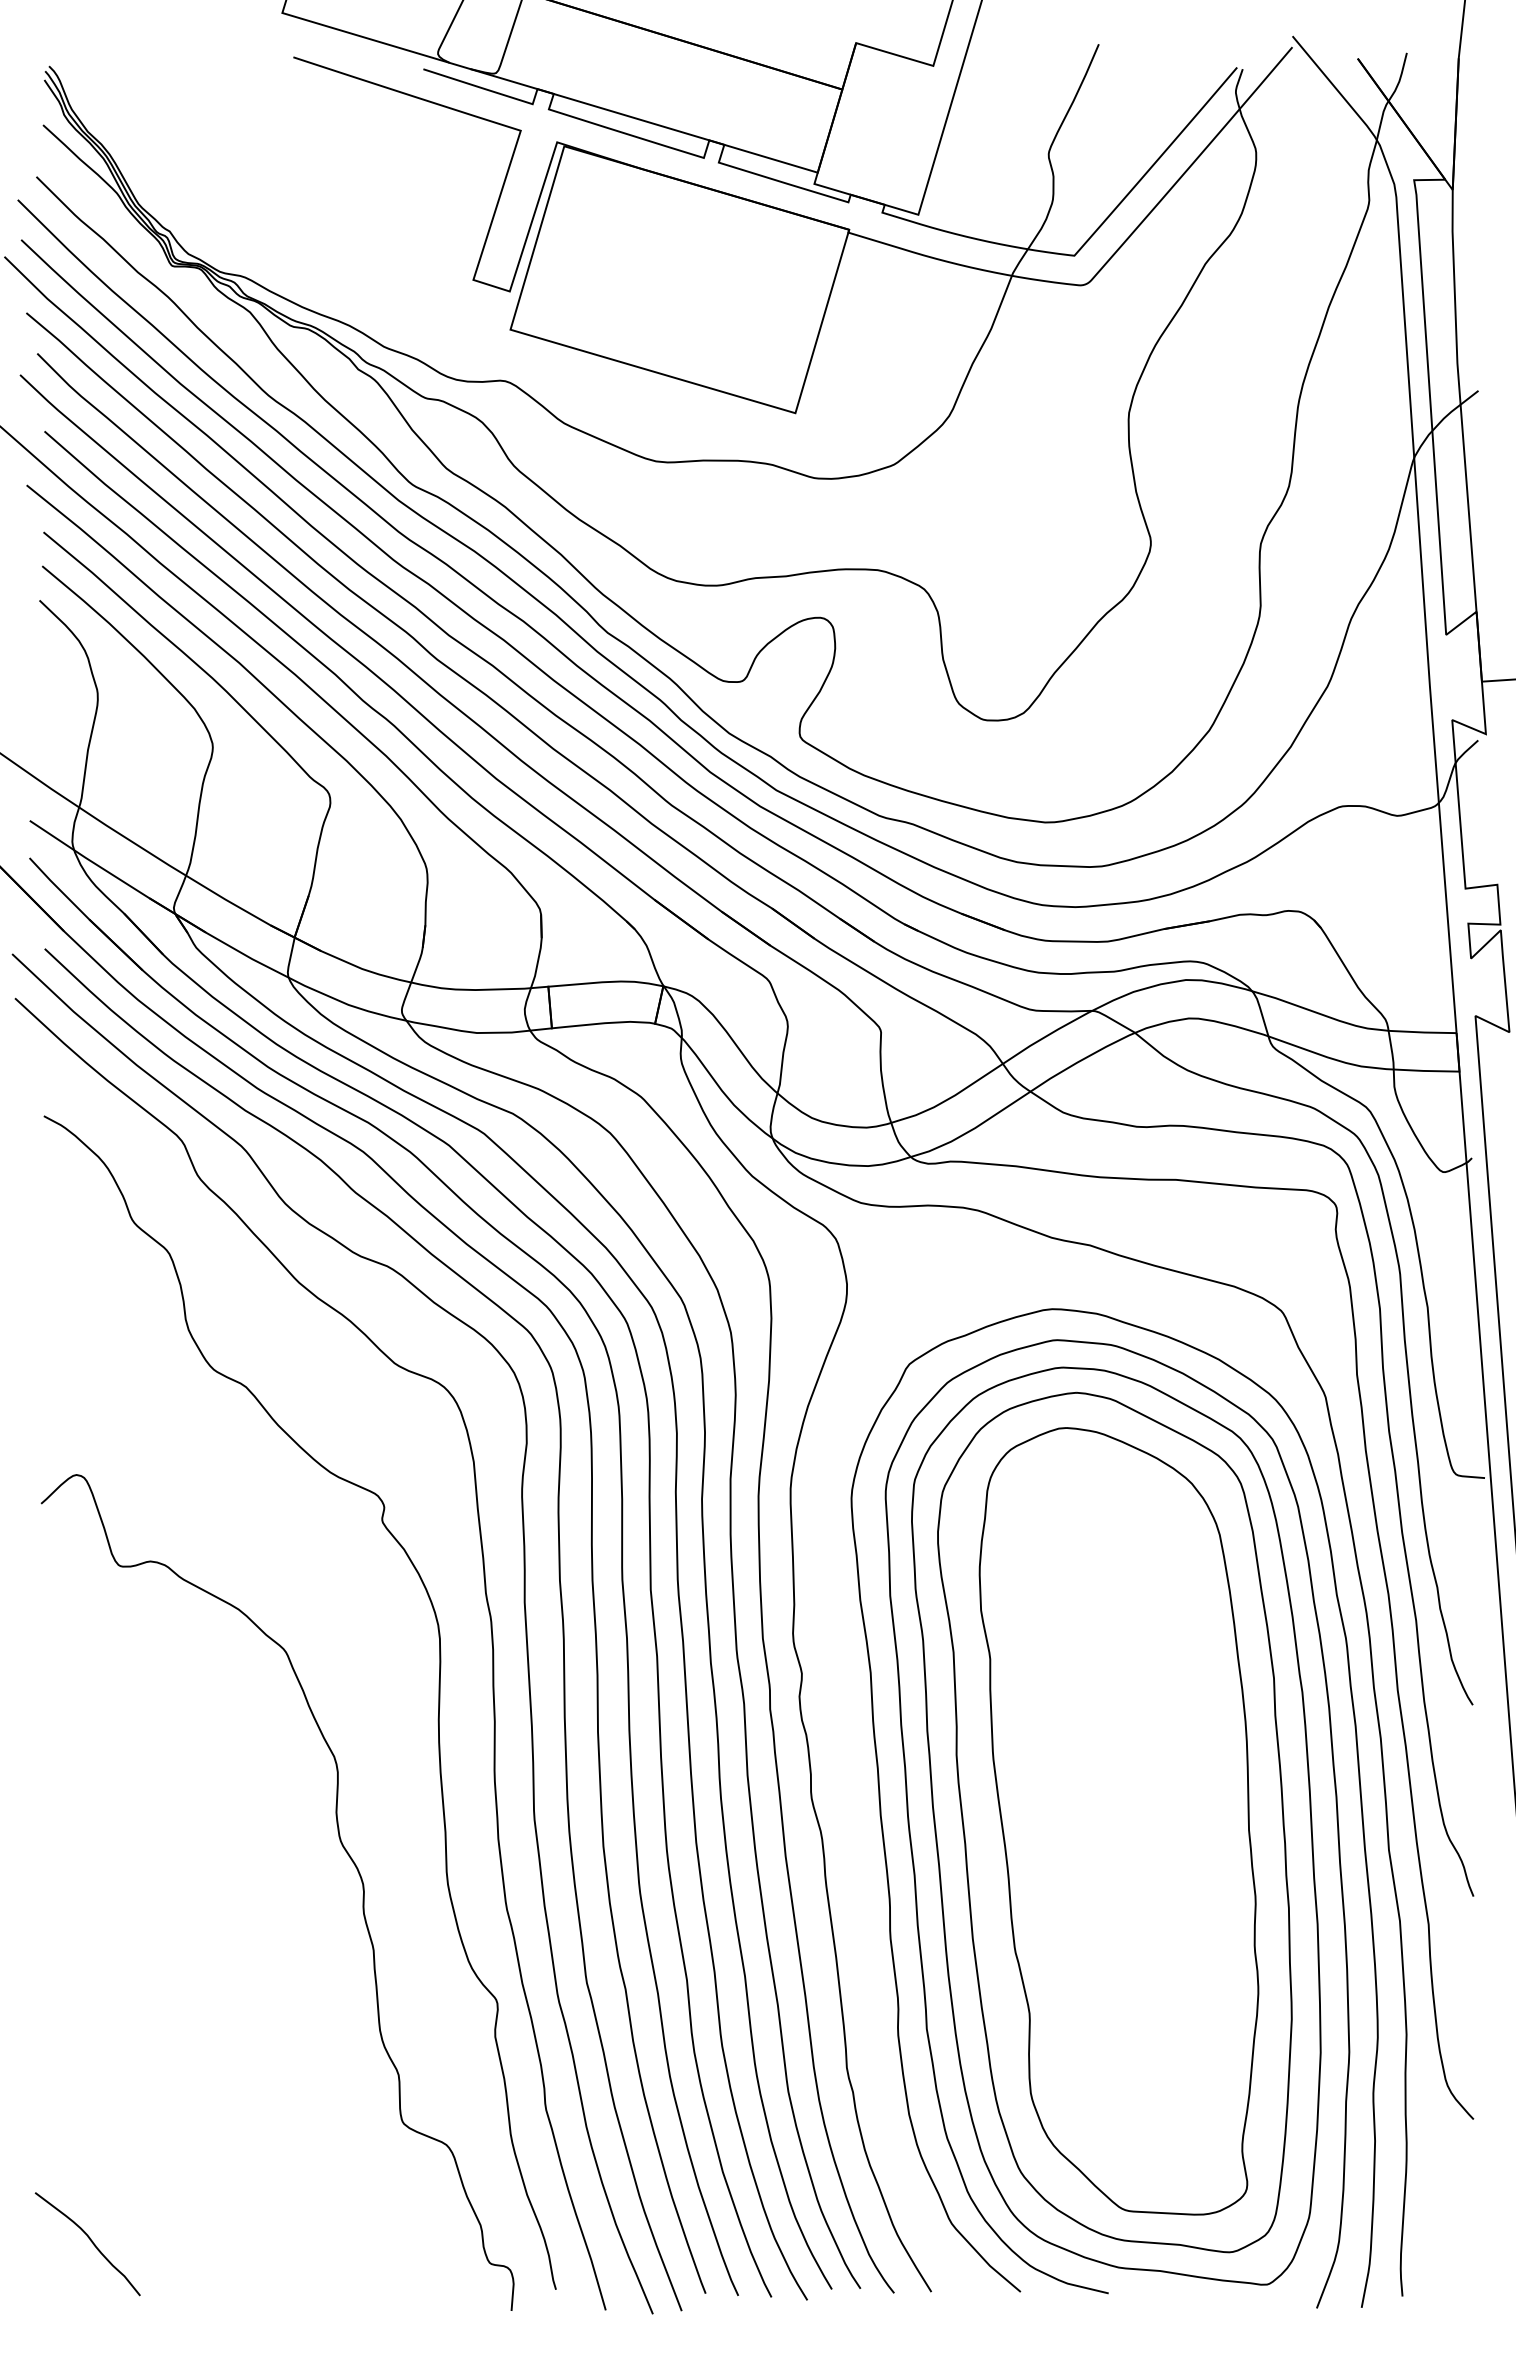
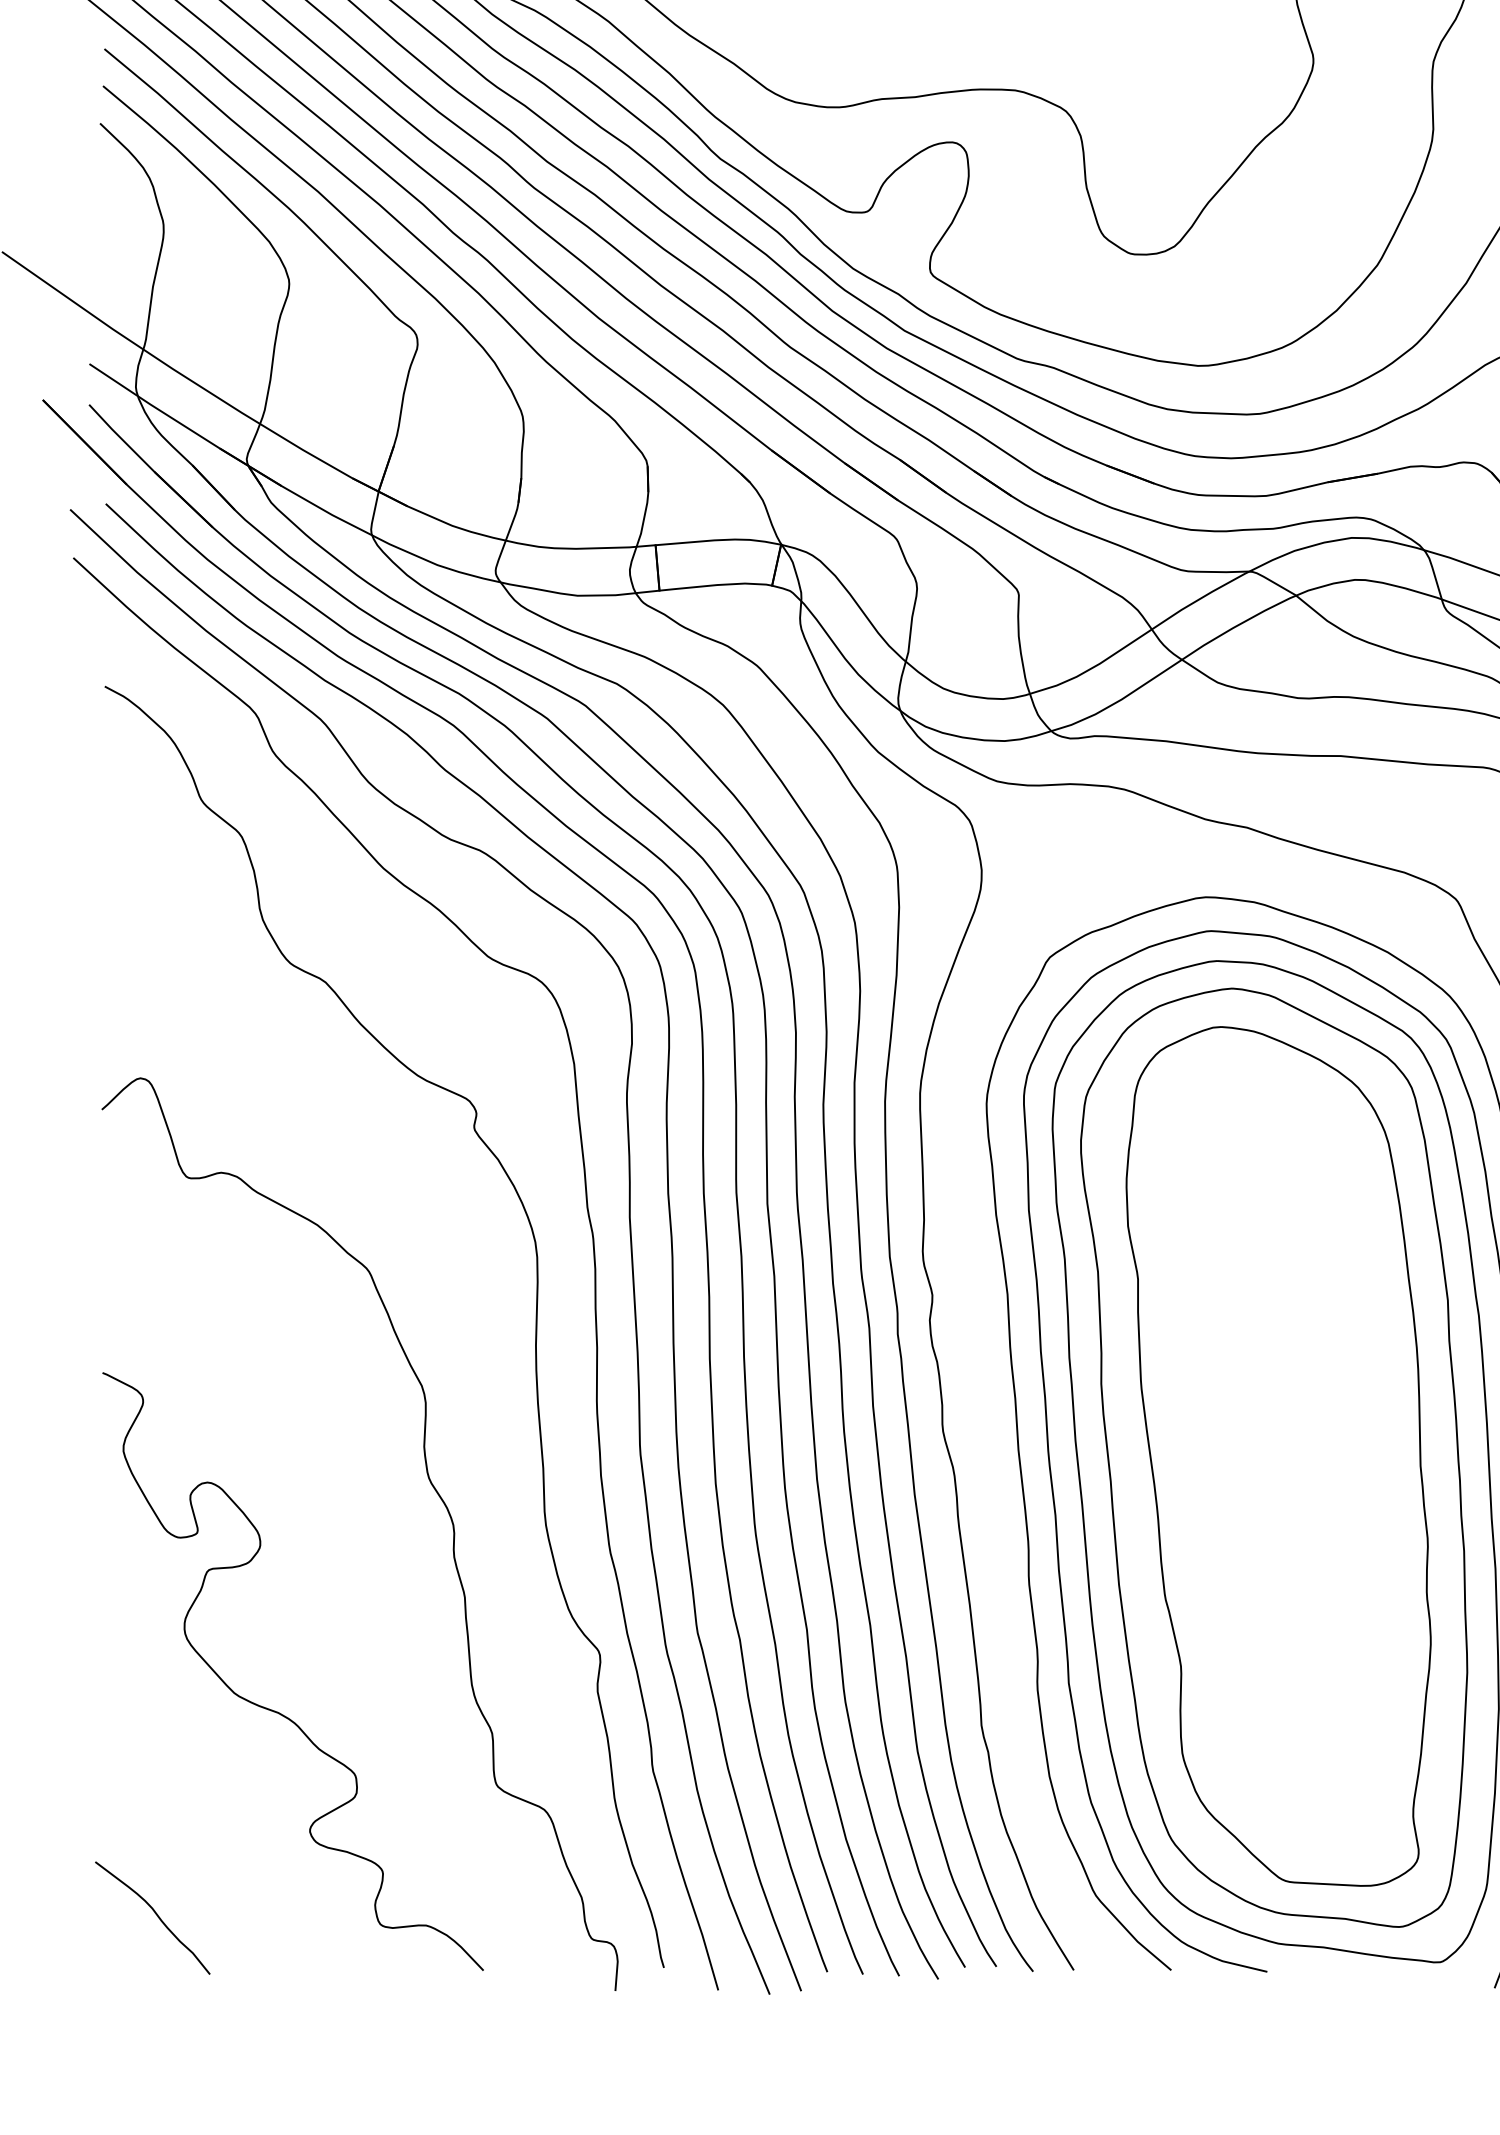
curve: (201, 2054) -> (276, 1711), added

